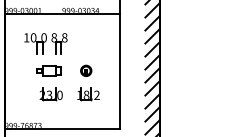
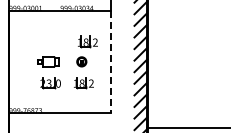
part: (45, 43) -> (45, 37), removed
part: (92, 49) -> (87, 42), added
line: (119, 71) -> (111, 62), solid -> dashed

